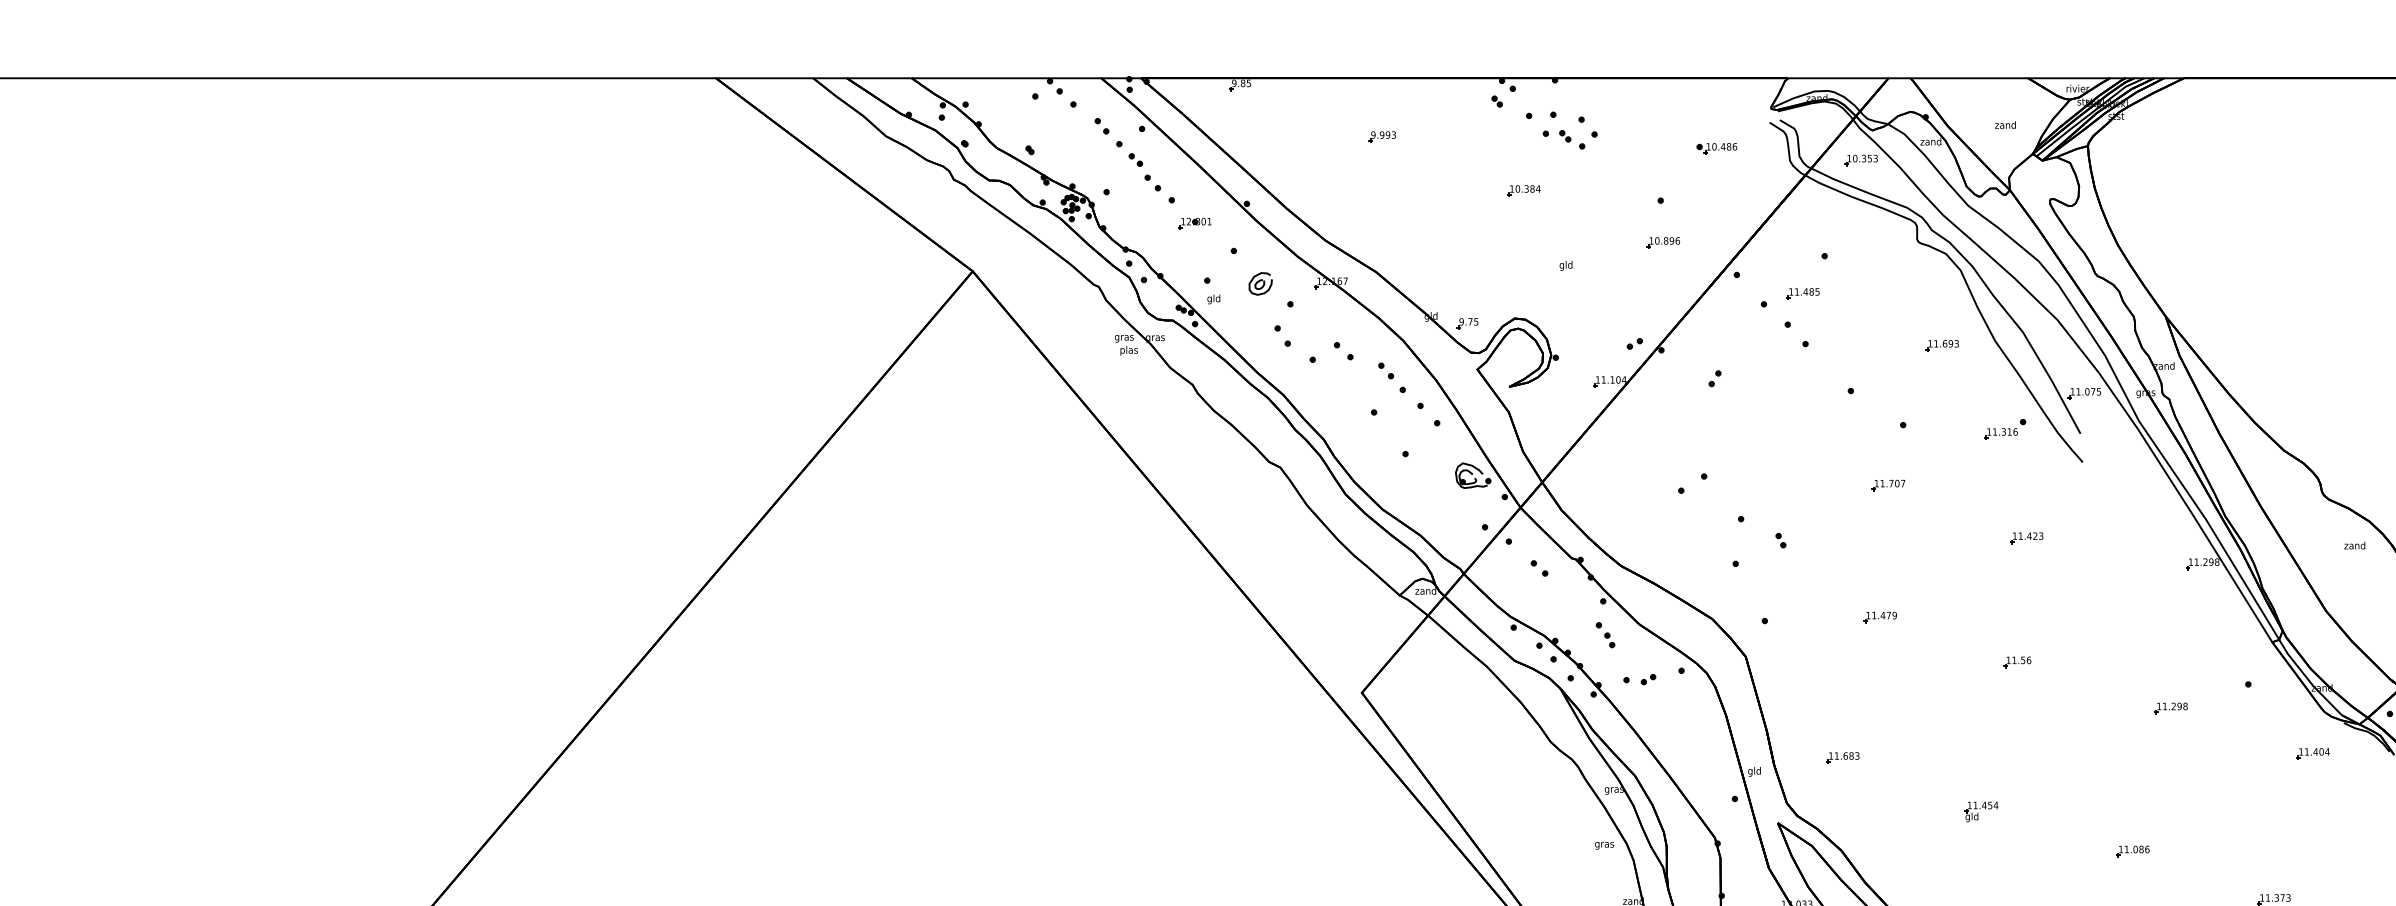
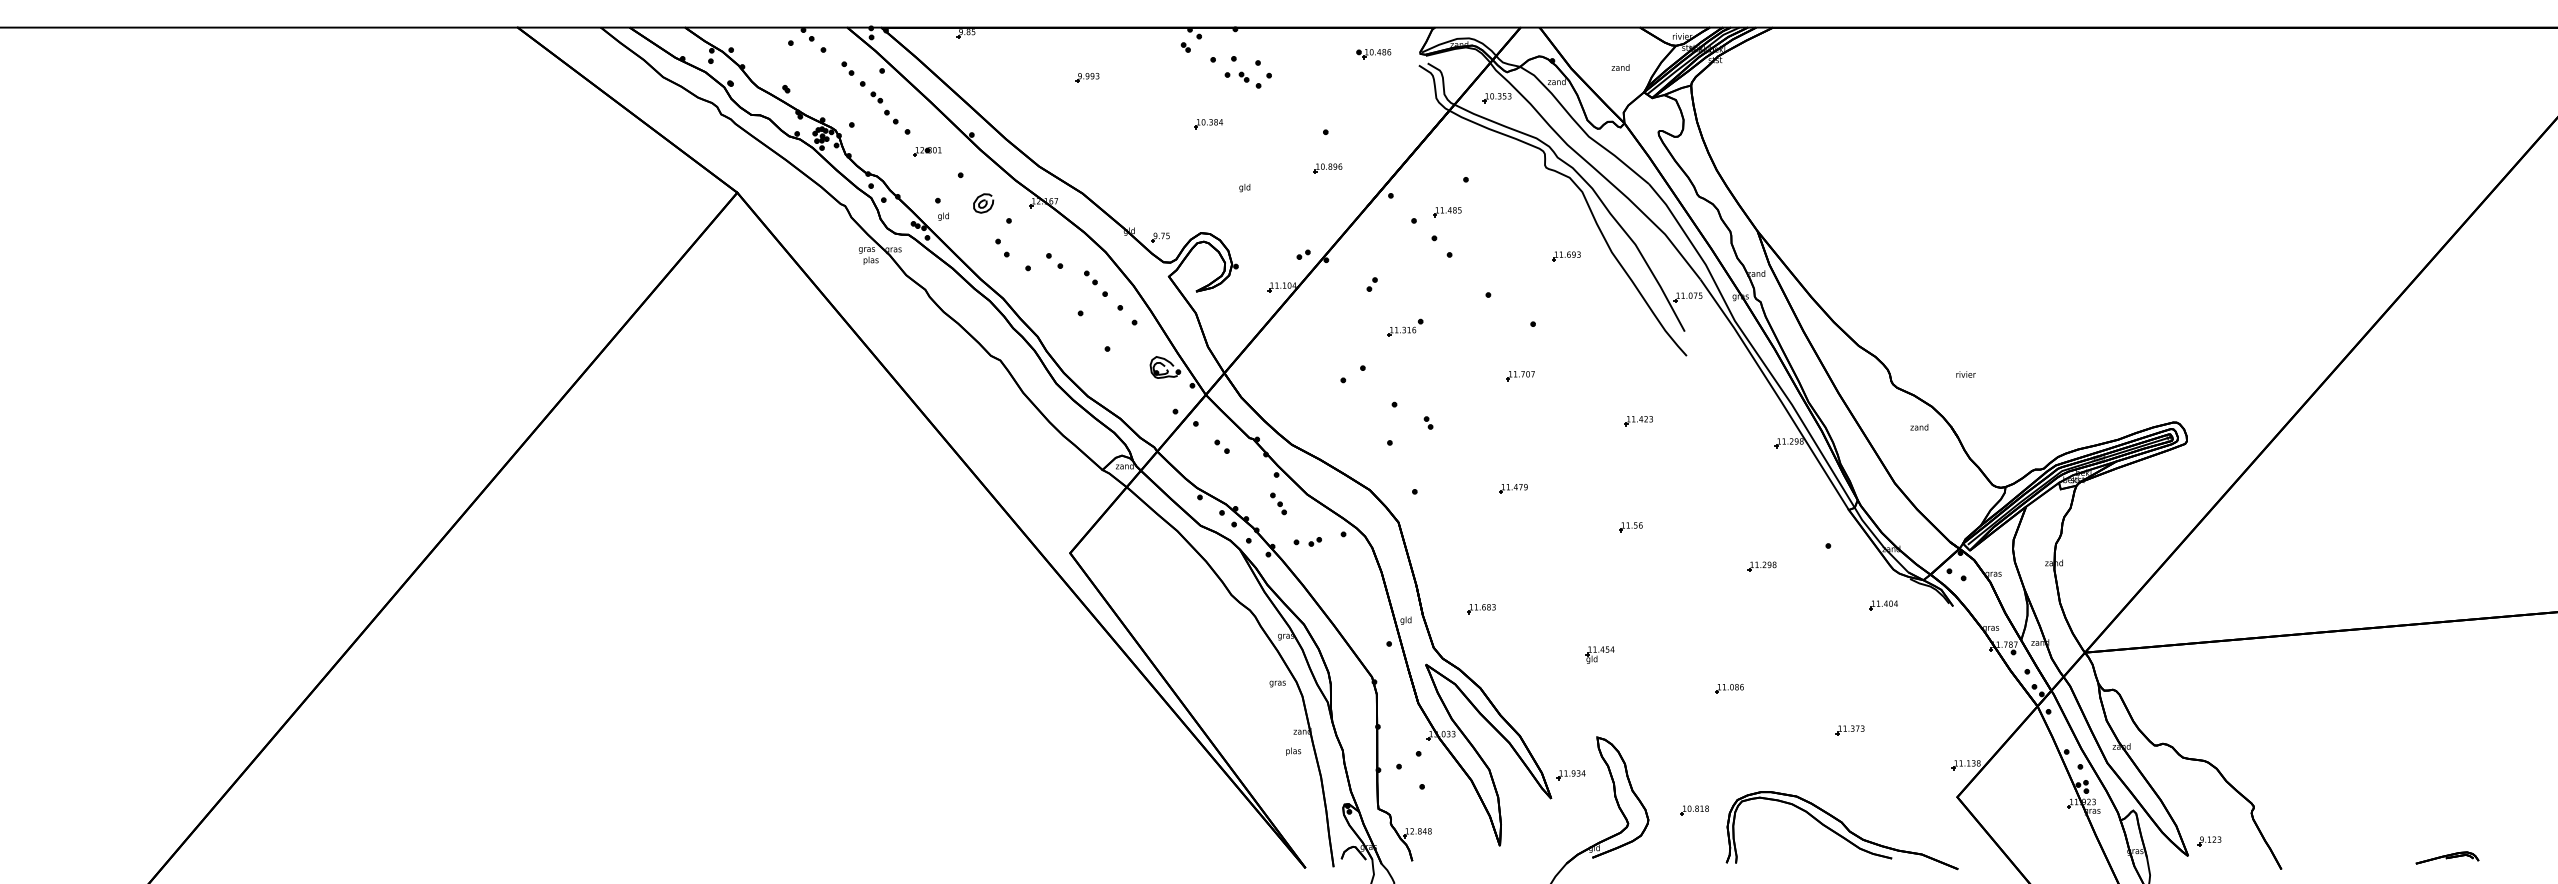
part: (1716, 149) -> (1373, 54), moved
part: (2005, 428) -> (1405, 327), moved

